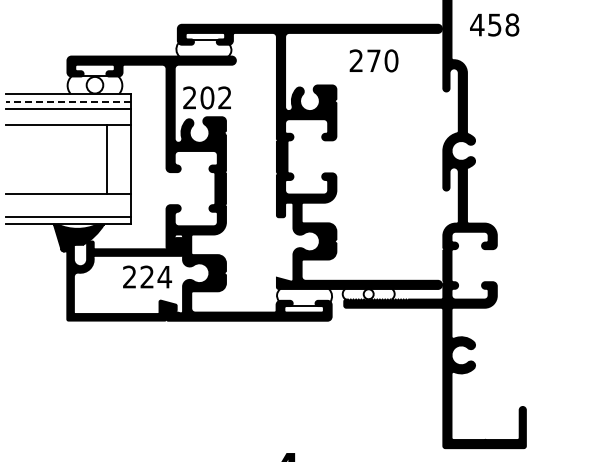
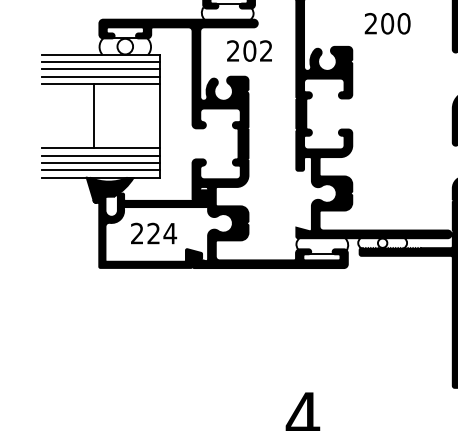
text: (373, 60) -> (387, 23), 270 -> 200
text: (206, 97) -> (248, 50), moved
line: (68, 101) -> (100, 61), dashed -> solid
line: (68, 117) -> (100, 76), added
line: (107, 158) -> (94, 115), moved
line: (68, 201) -> (100, 155), added
line: (68, 208) -> (100, 162), added
text: (147, 276) -> (153, 233), moved

